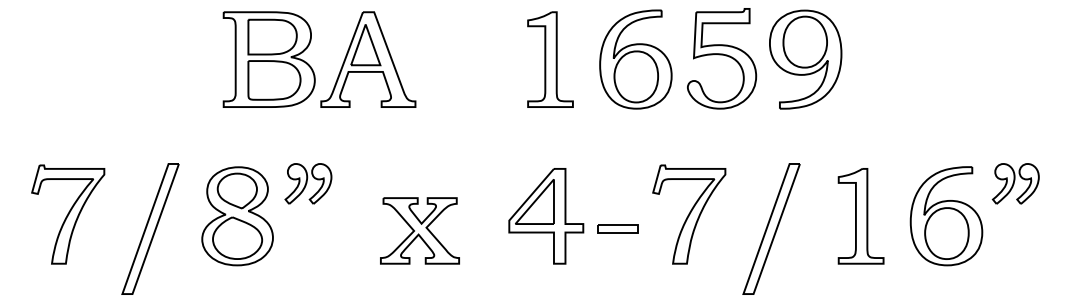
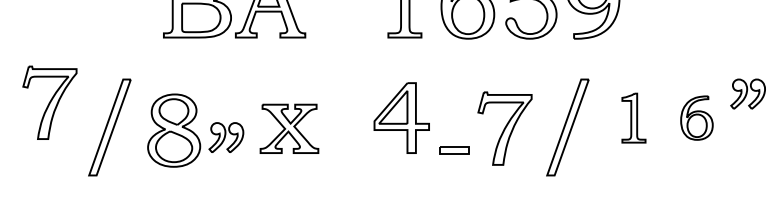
part: (308, 183) -> (226, 137), moved
part: (68, 214) -> (50, 102), moved
part: (689, 214) -> (505, 128), moved
part: (237, 216) -> (174, 130), moved
part: (860, 216) -> (633, 118), size x0.7
part: (946, 216) -> (696, 118), size x0.6
part: (617, 228) -> (454, 149), moved
part: (419, 230) -> (289, 128), moved

